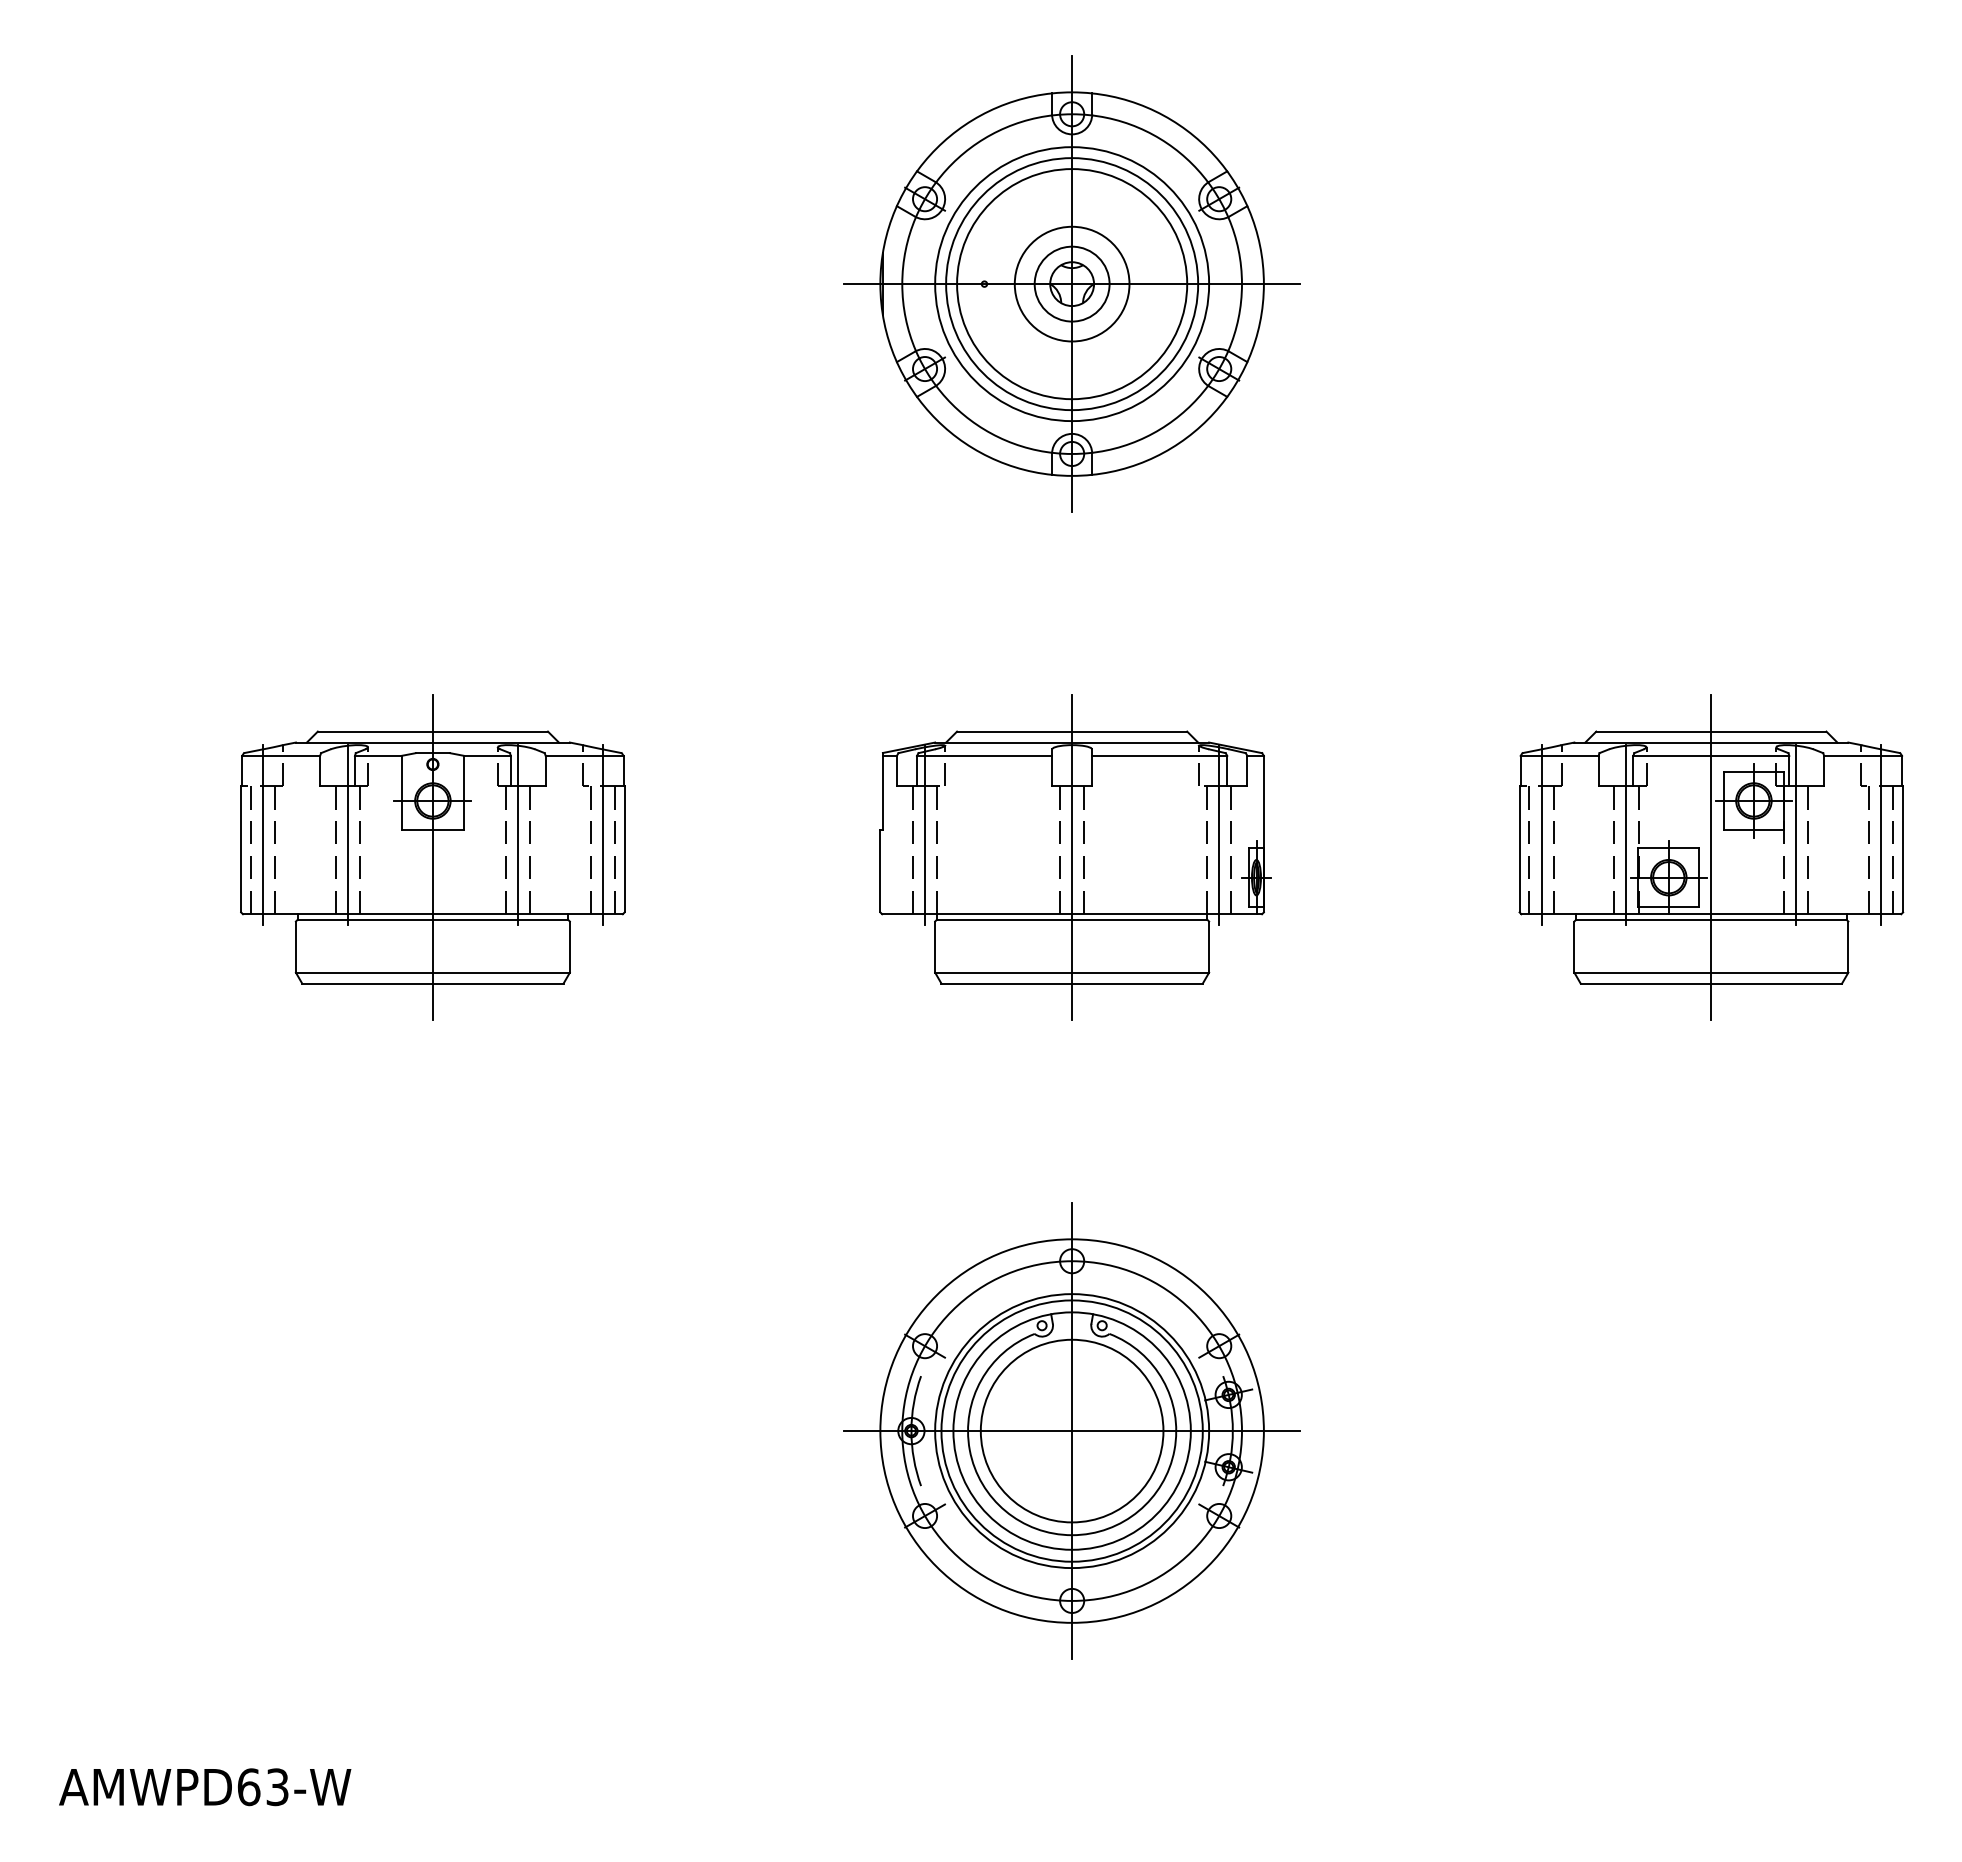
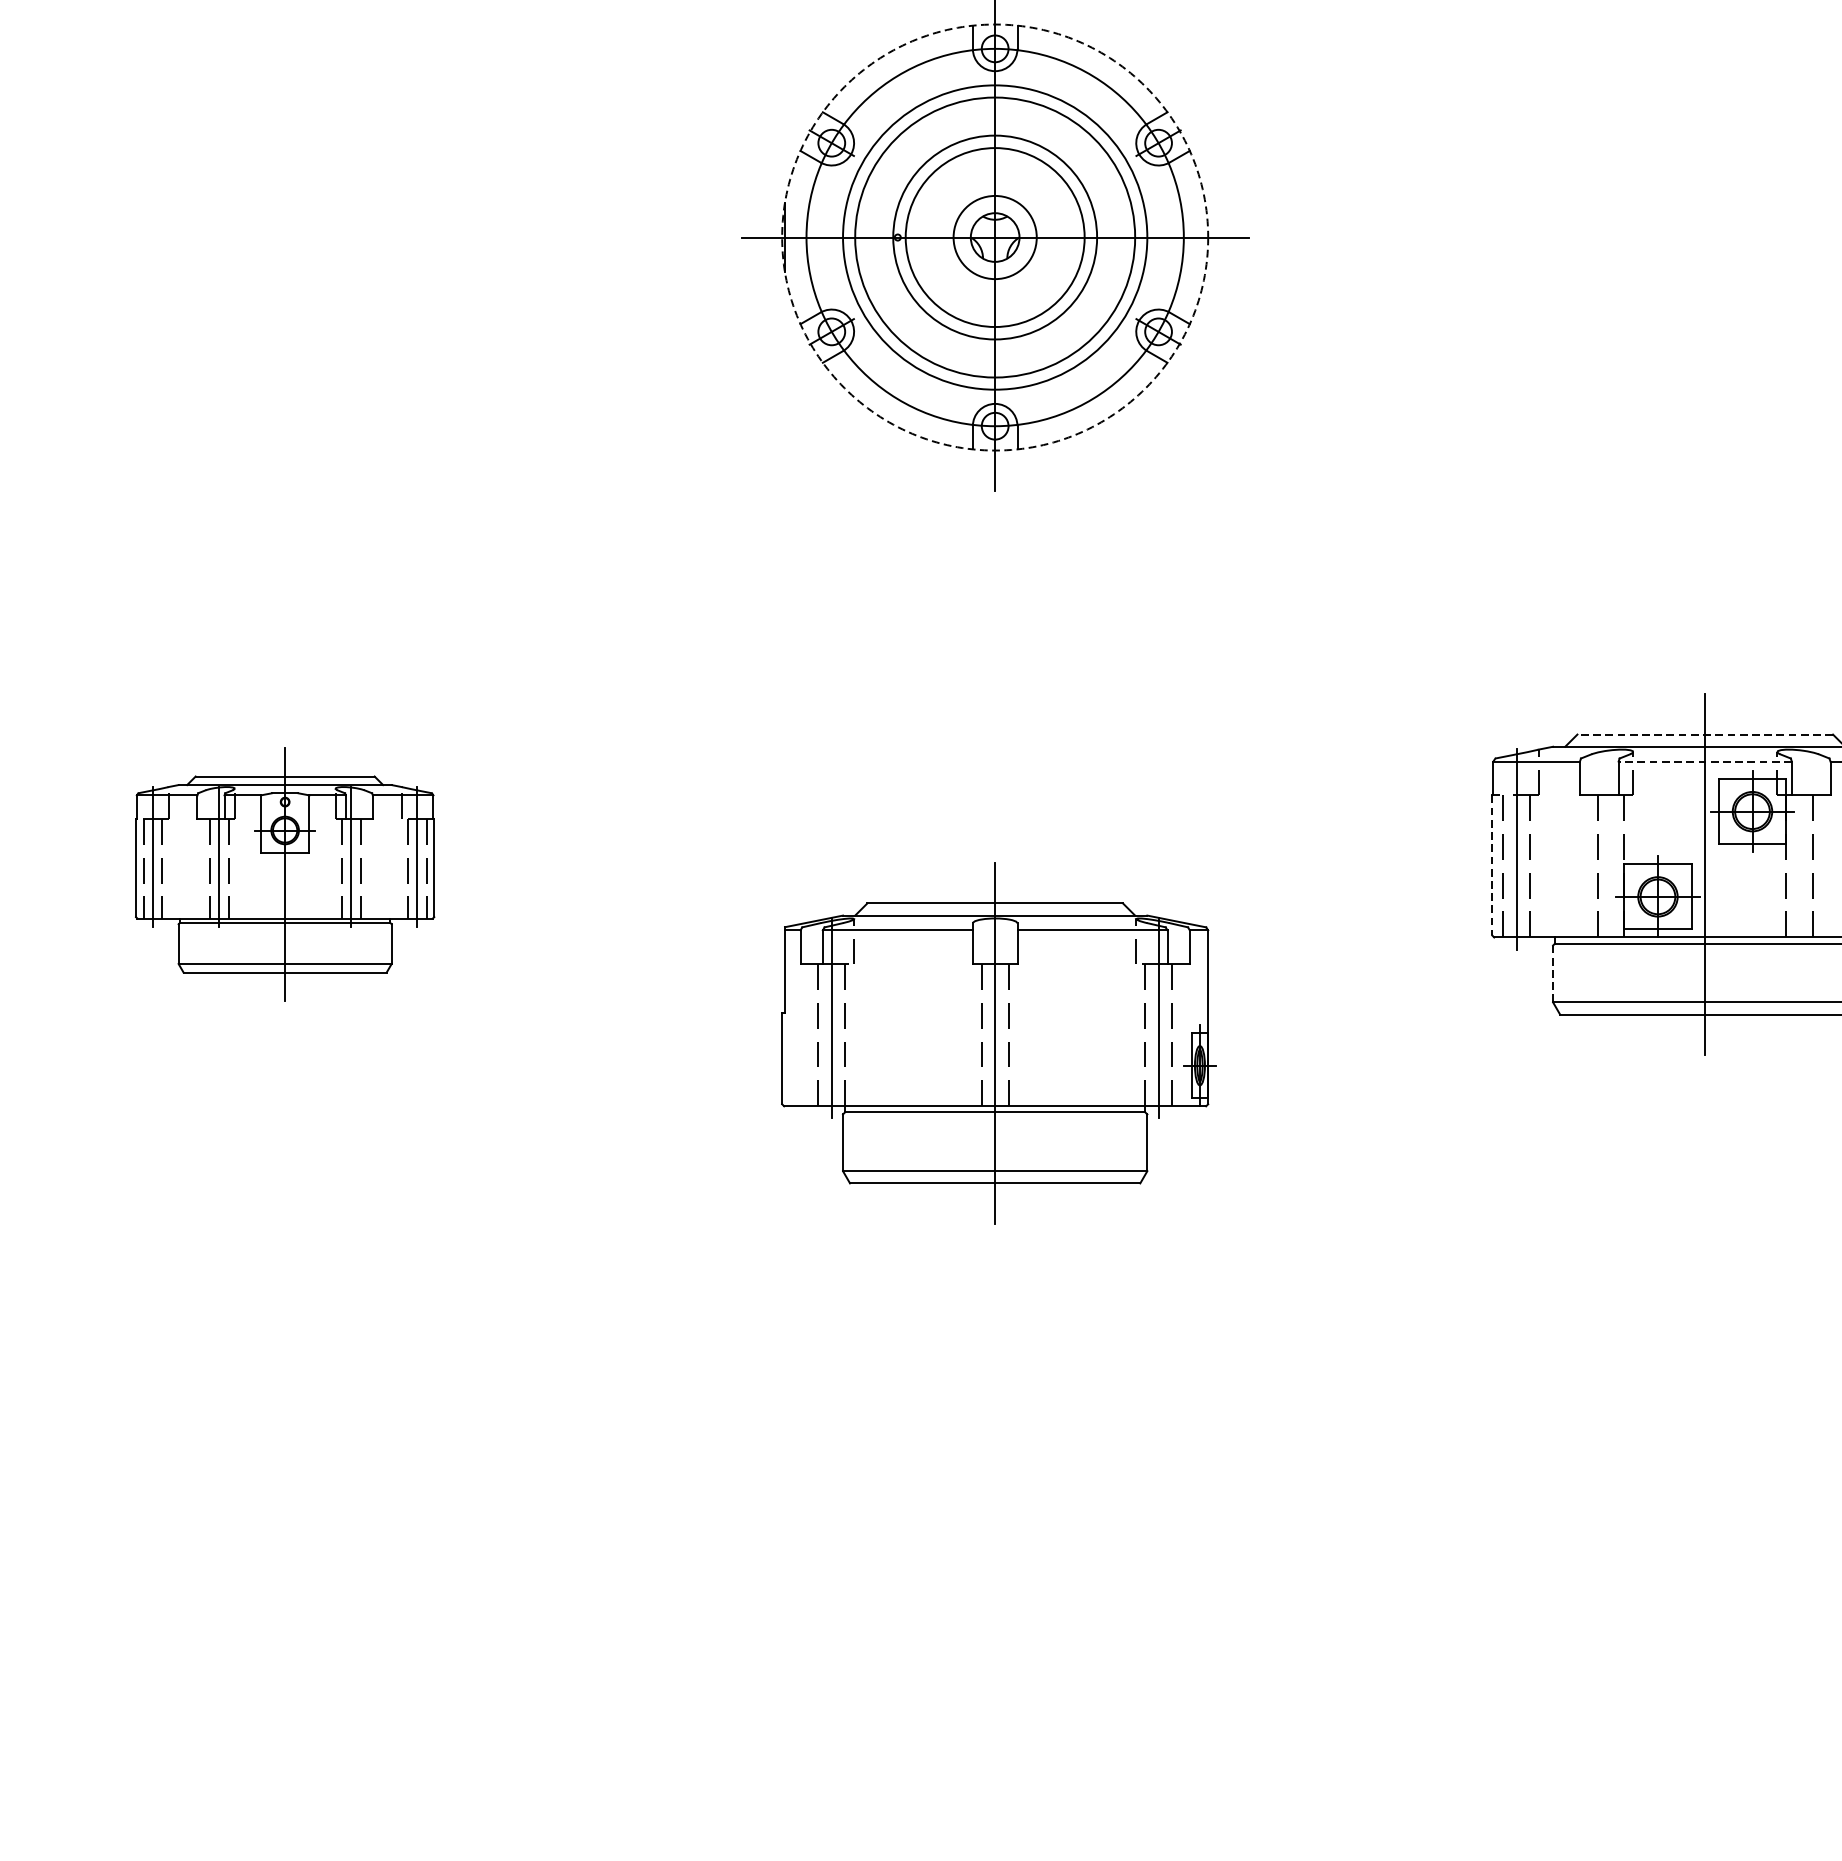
circle: (1071, 283) -> (994, 236), size x1.6
circle: (1071, 283) -> (994, 236), solid -> dashed
circle: (1072, 284) -> (995, 237), size x0.7
line: (1710, 731) -> (1704, 734), solid -> dashed
line: (1711, 755) -> (1705, 761), solid -> dashed
line: (1626, 834) -> (1610, 848), removed
line: (1796, 834) -> (1799, 848), removed
line: (1519, 849) -> (1492, 865), solid -> dashed
part: (432, 857) -> (284, 874), size x0.7
part: (1075, 857) -> (998, 1043), moved
line: (1574, 947) -> (1553, 974), solid -> dashed
part: (1071, 1430) -> (994, 1510), removed

